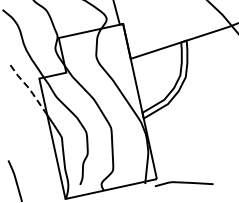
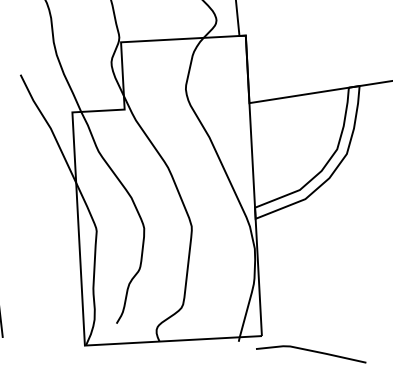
line: (28, 88) -> (49, 127), dashed -> solid

